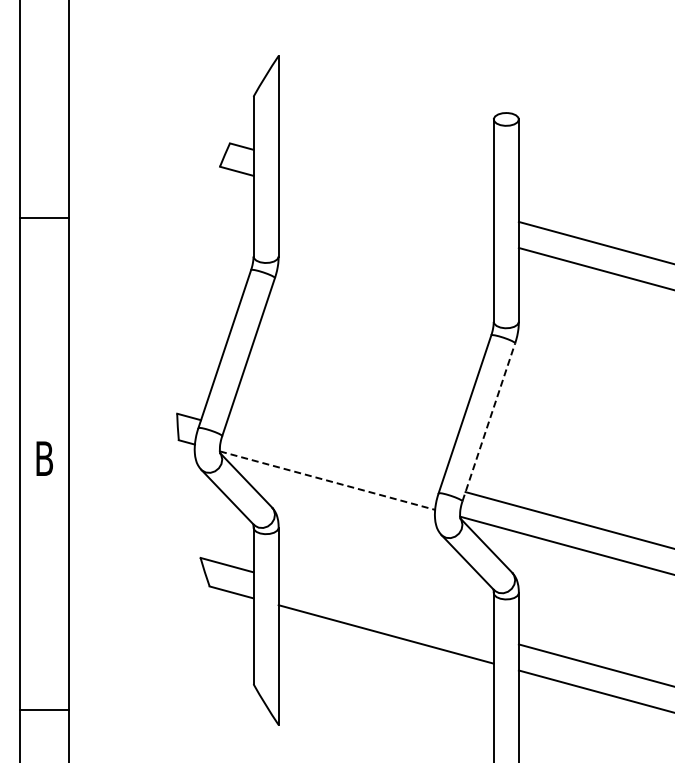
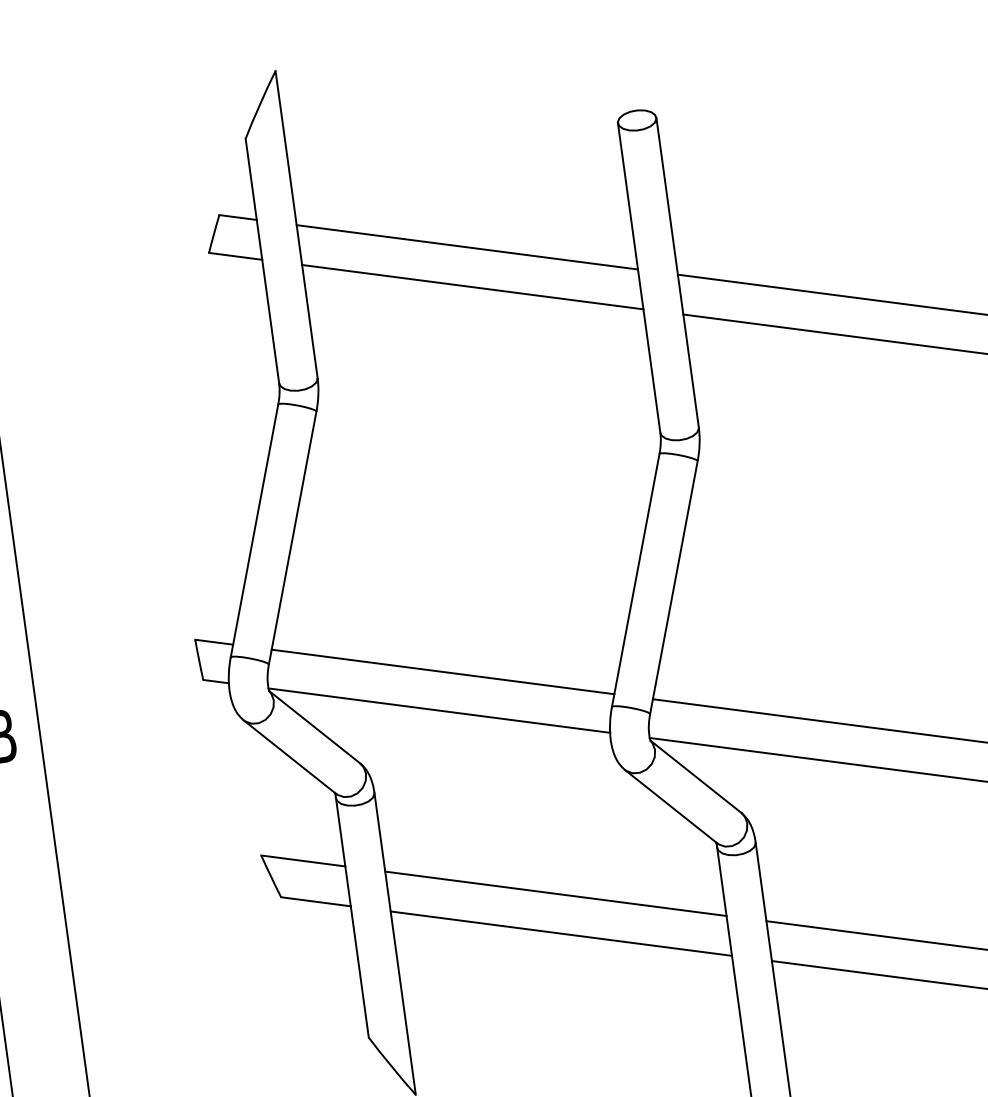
line: (385, 185) -> (466, 246), added
line: (385, 211) -> (471, 286), added
line: (488, 421) -> (673, 586), dashed -> solid
line: (333, 455) -> (443, 670), added
line: (327, 480) -> (439, 710), dashed -> solid
line: (385, 608) -> (554, 894), added

